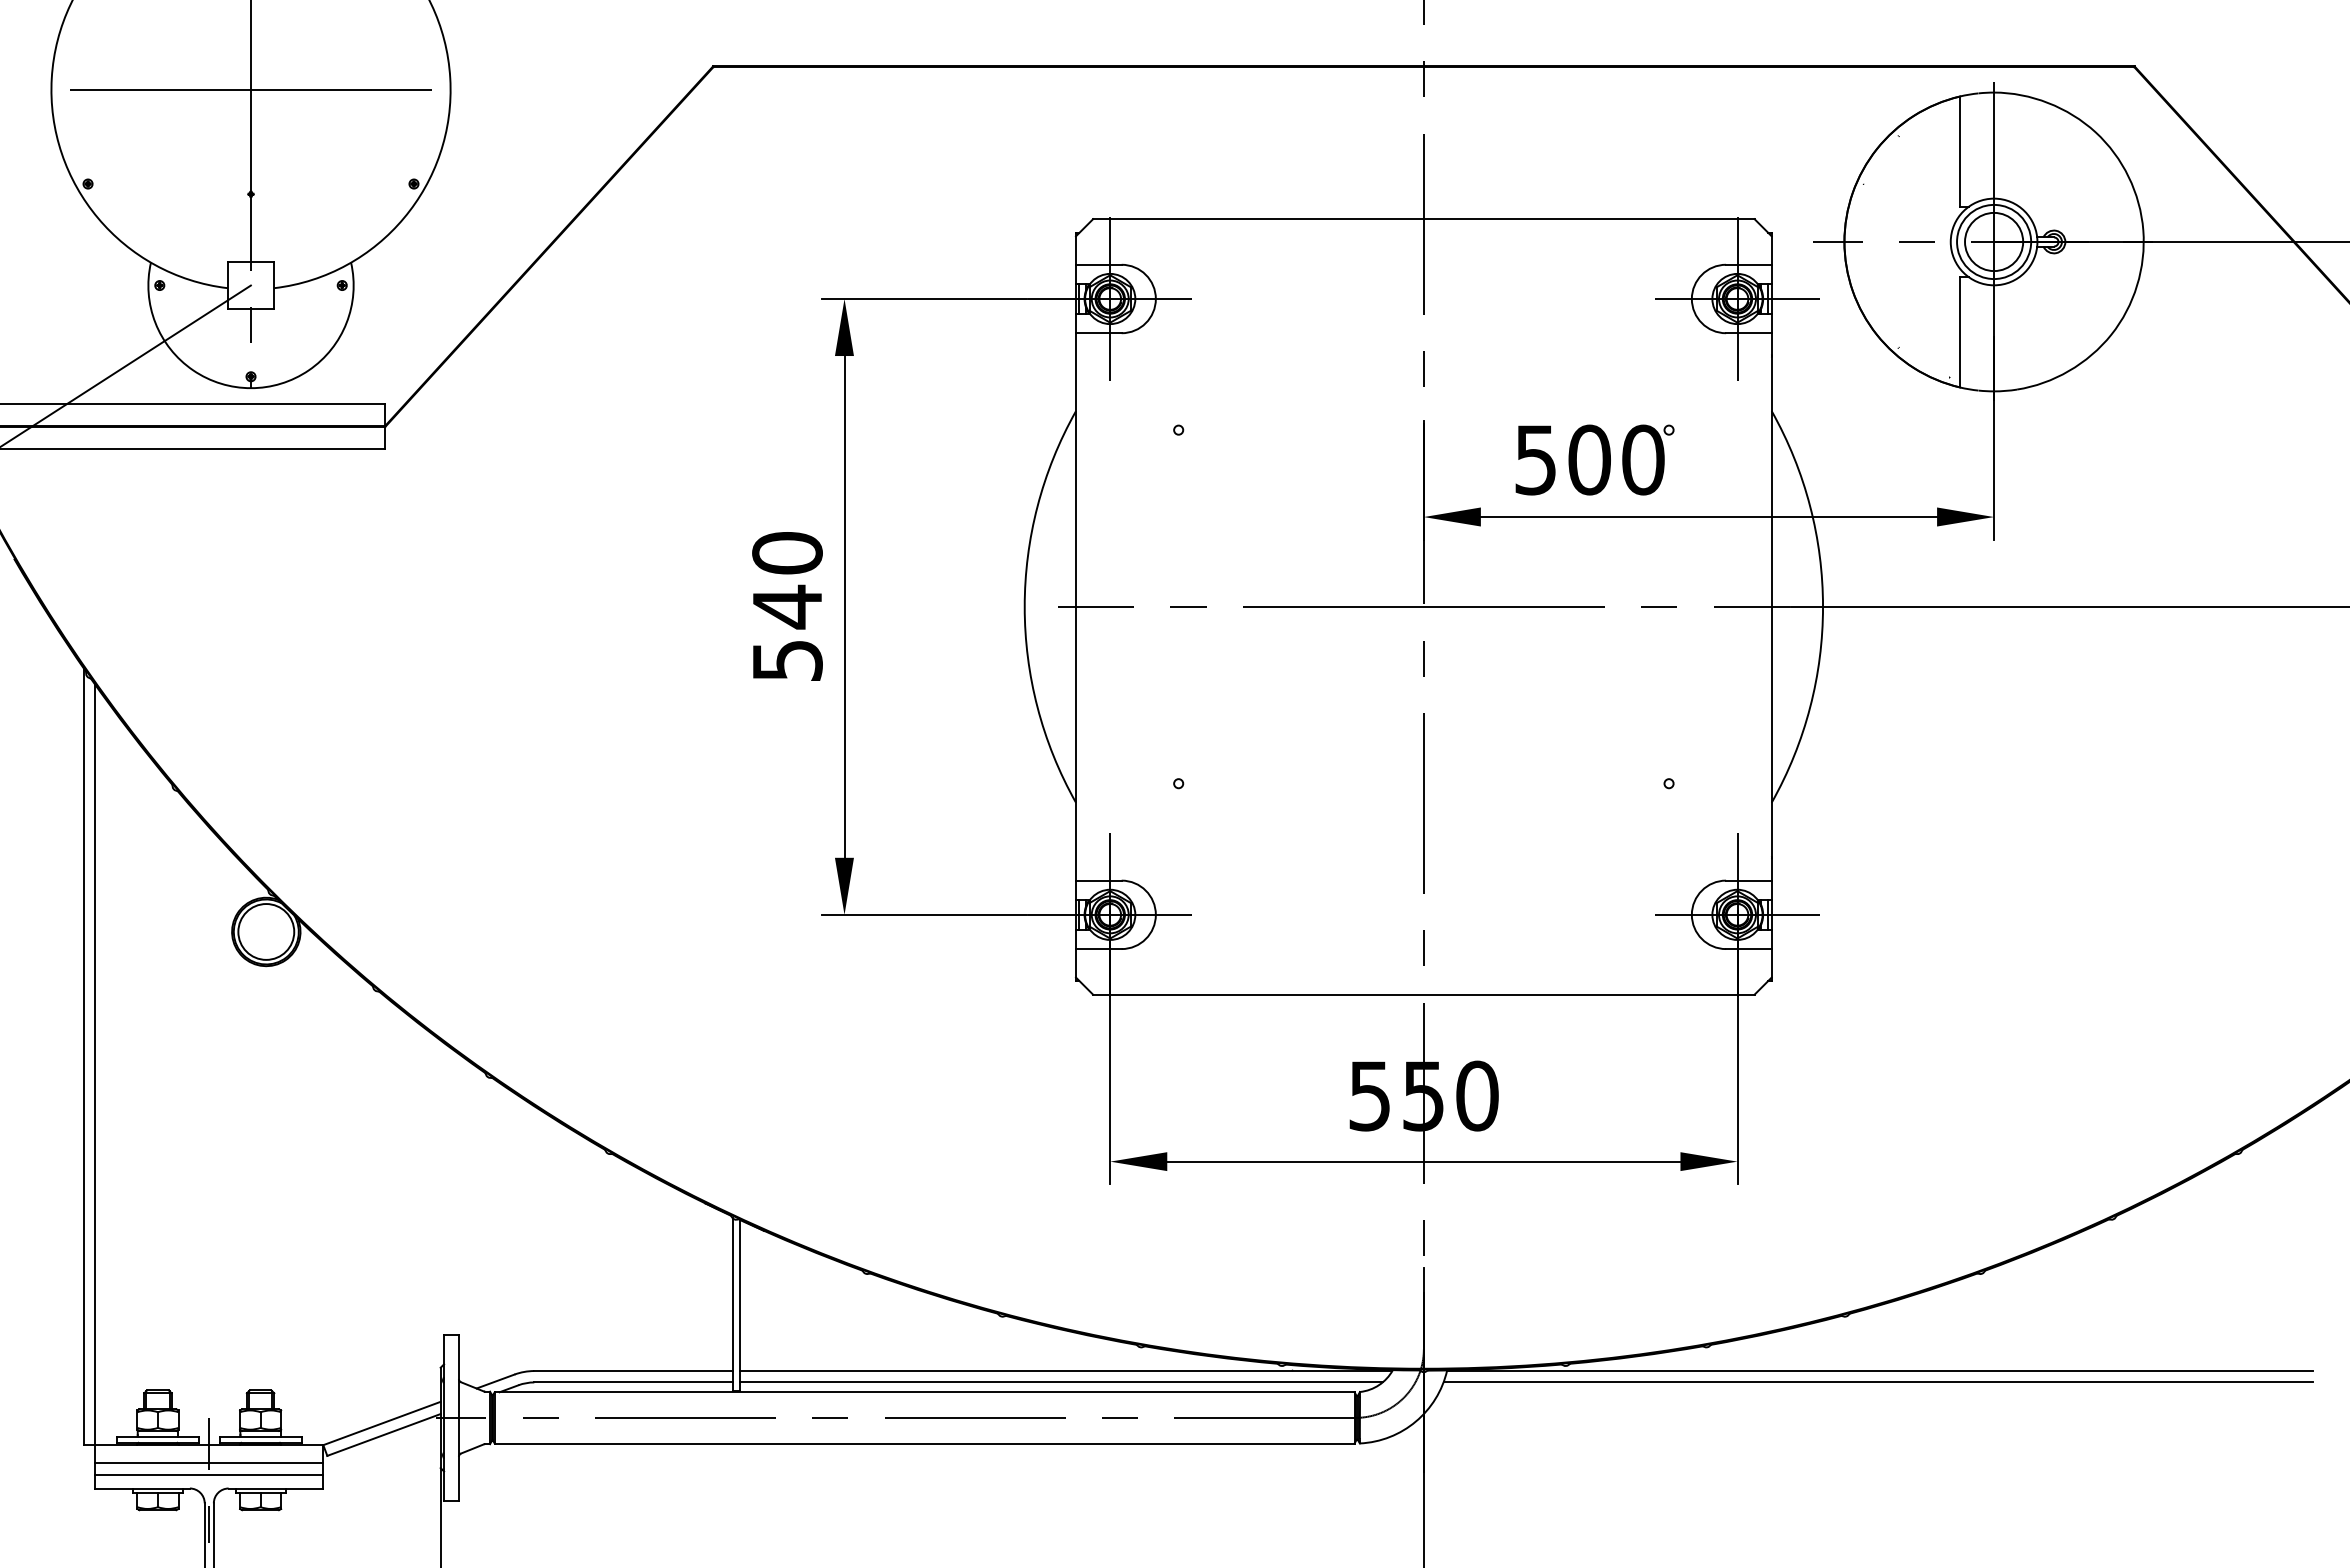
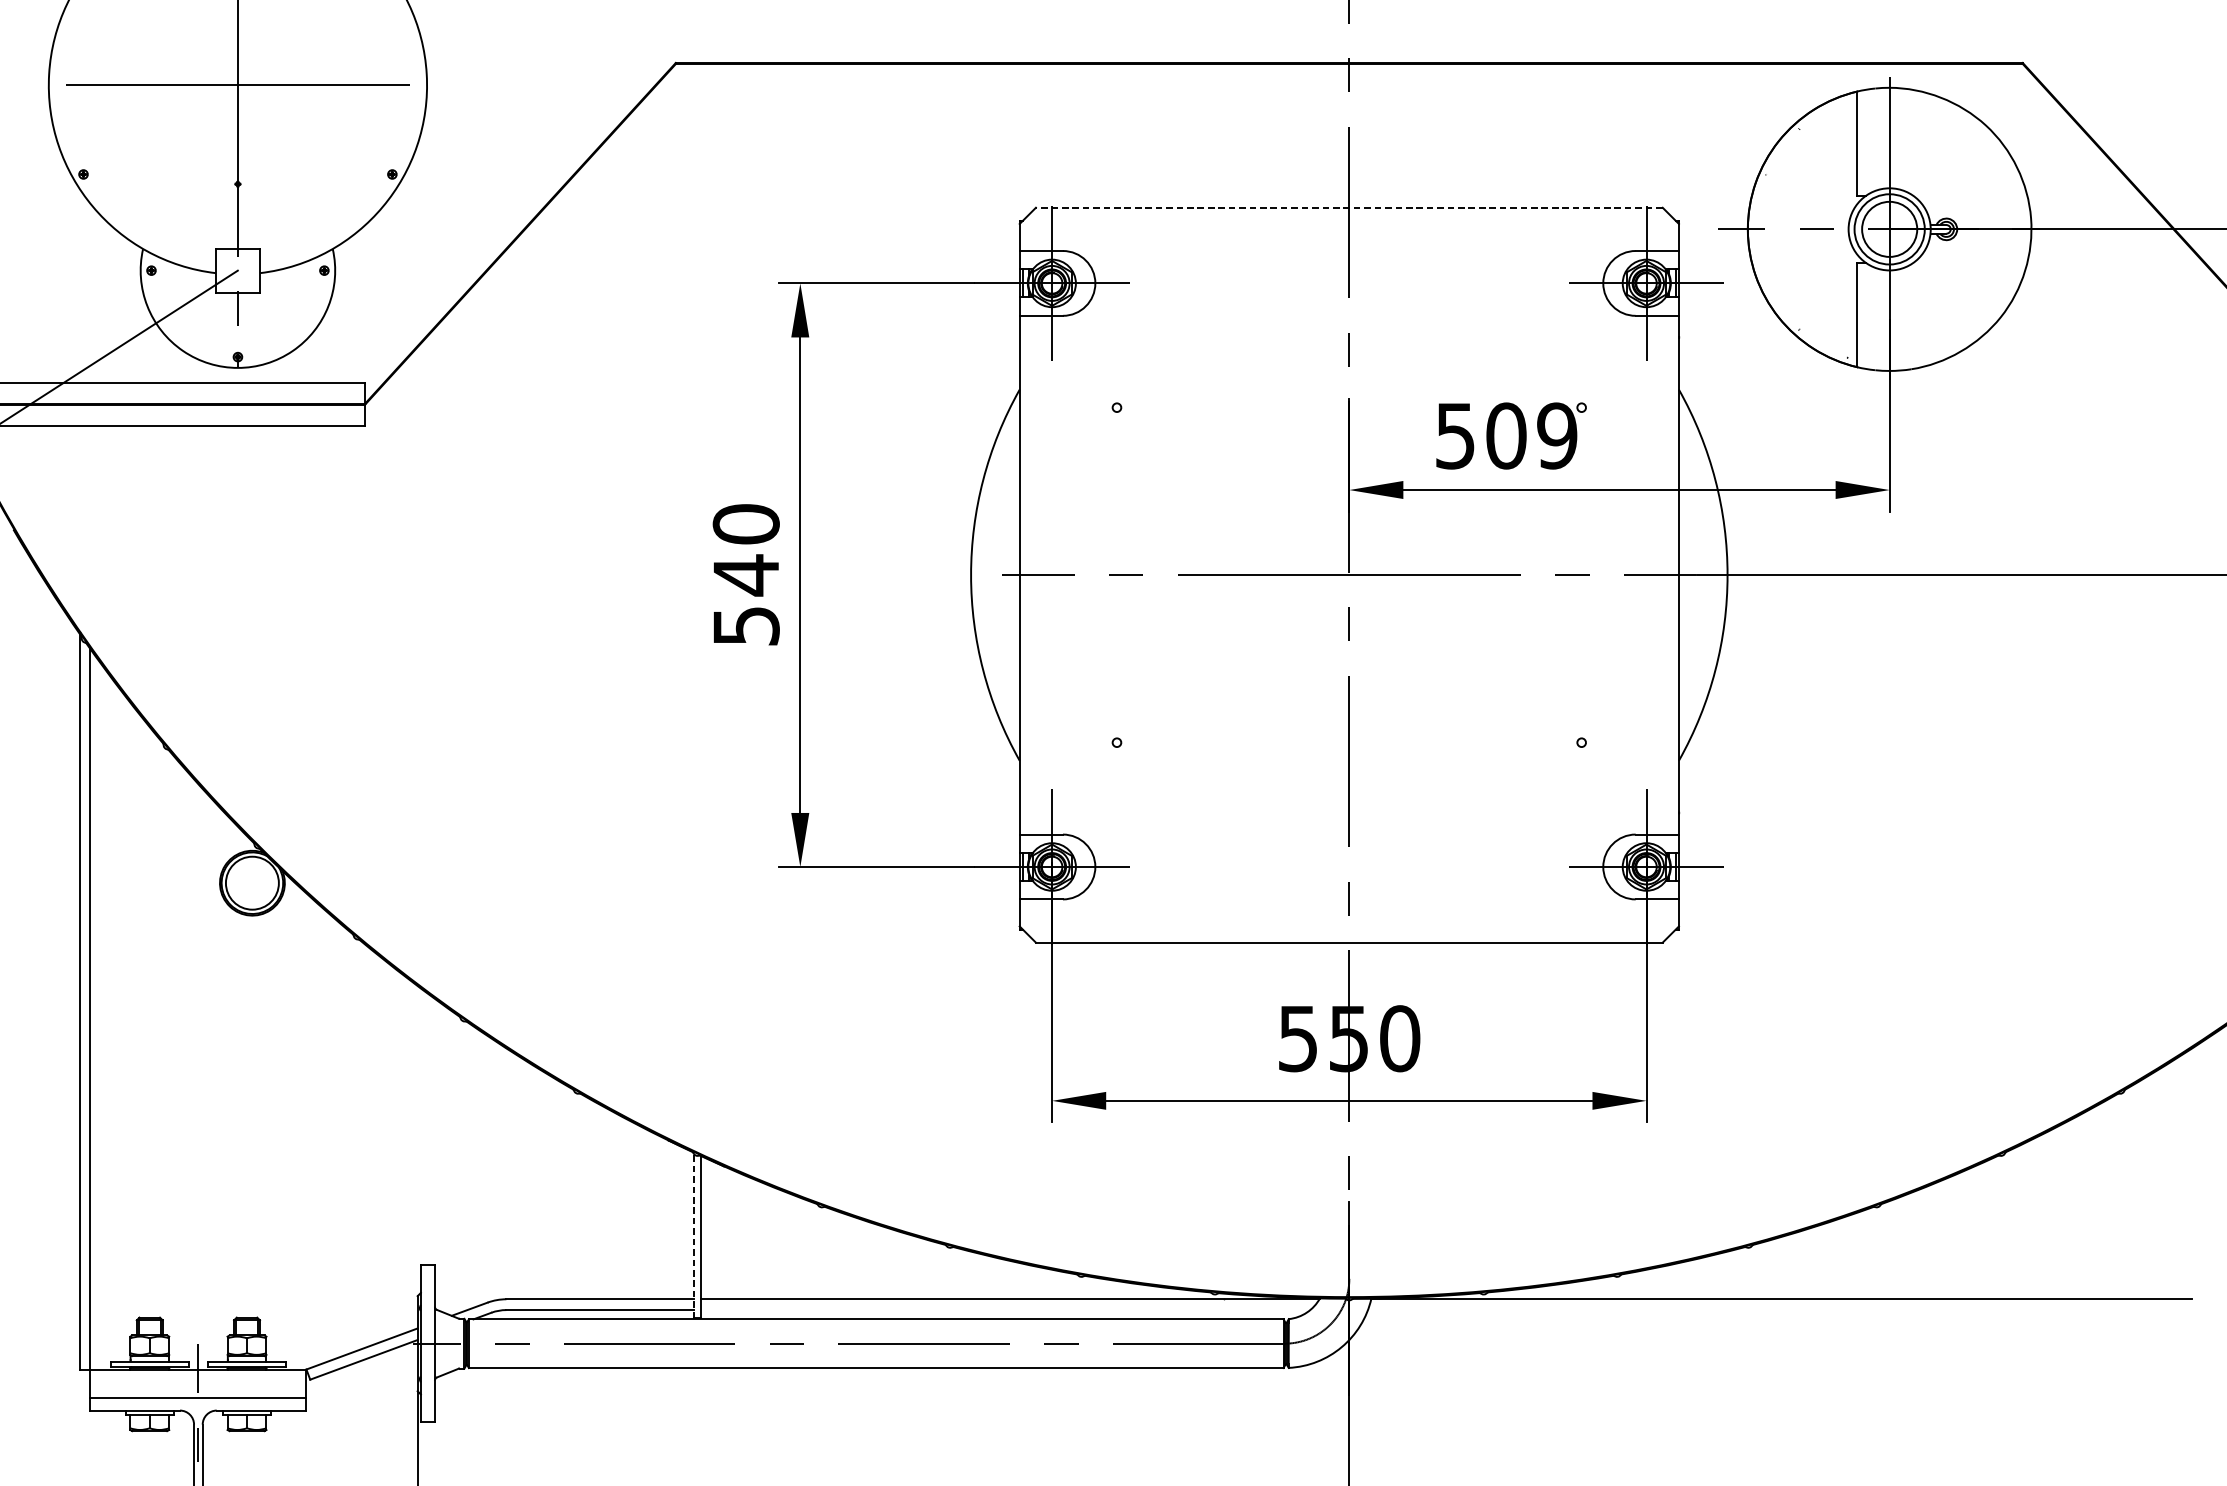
line: (1423, 219) -> (1348, 208), solid -> dashed
text: (1643, 459) -> (1557, 435), 500 -> 509
line: (732, 1304) -> (694, 1236), solid -> dashed
line: (1060, 1382) -> (1004, 1310), removed
line: (1878, 1382) -> (1780, 1310), removed
line: (209, 1463) -> (198, 1386), removed

